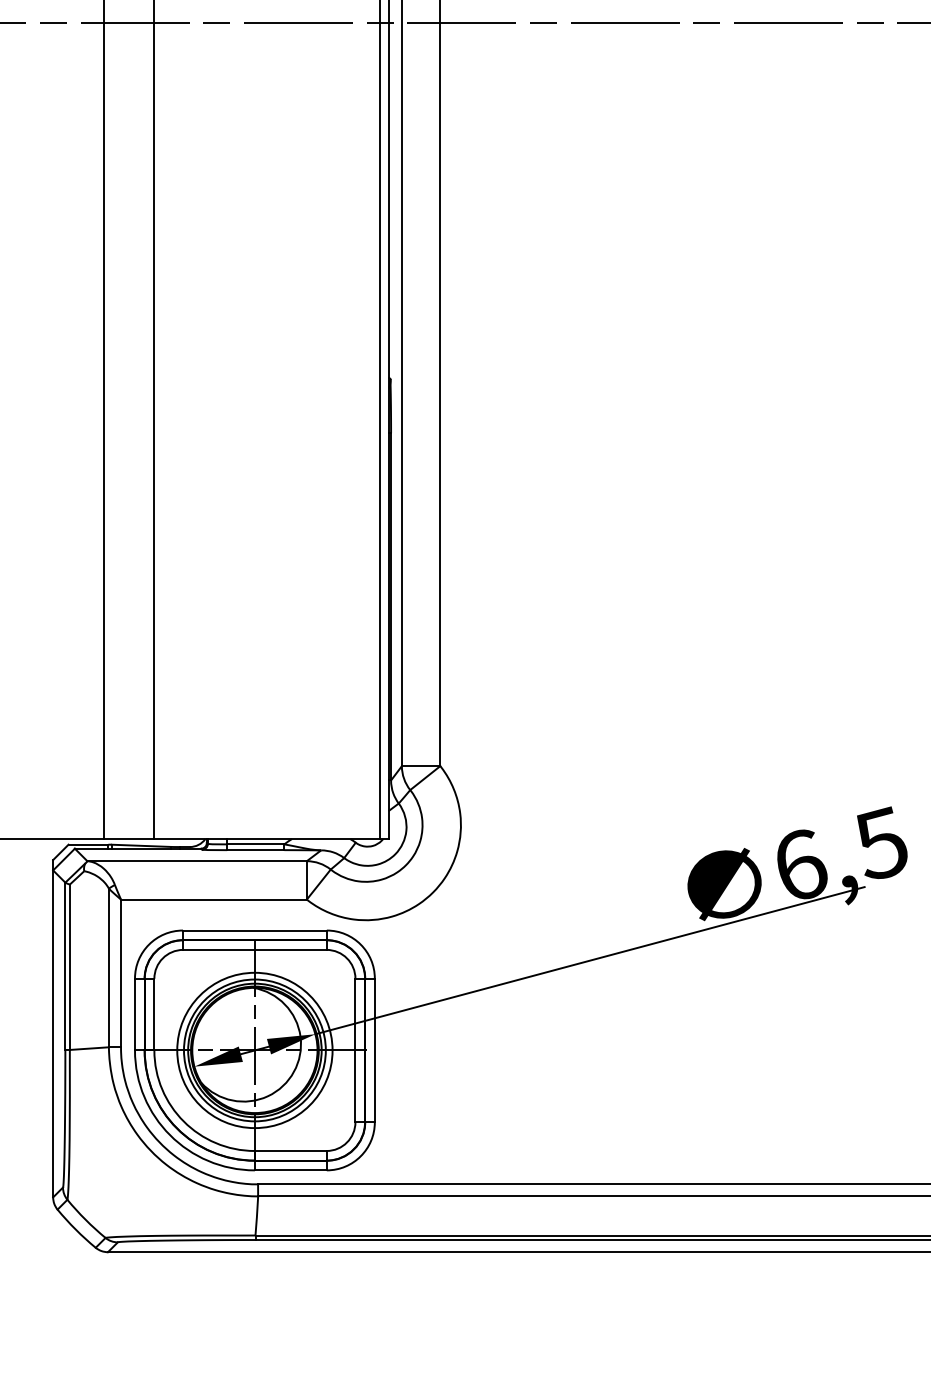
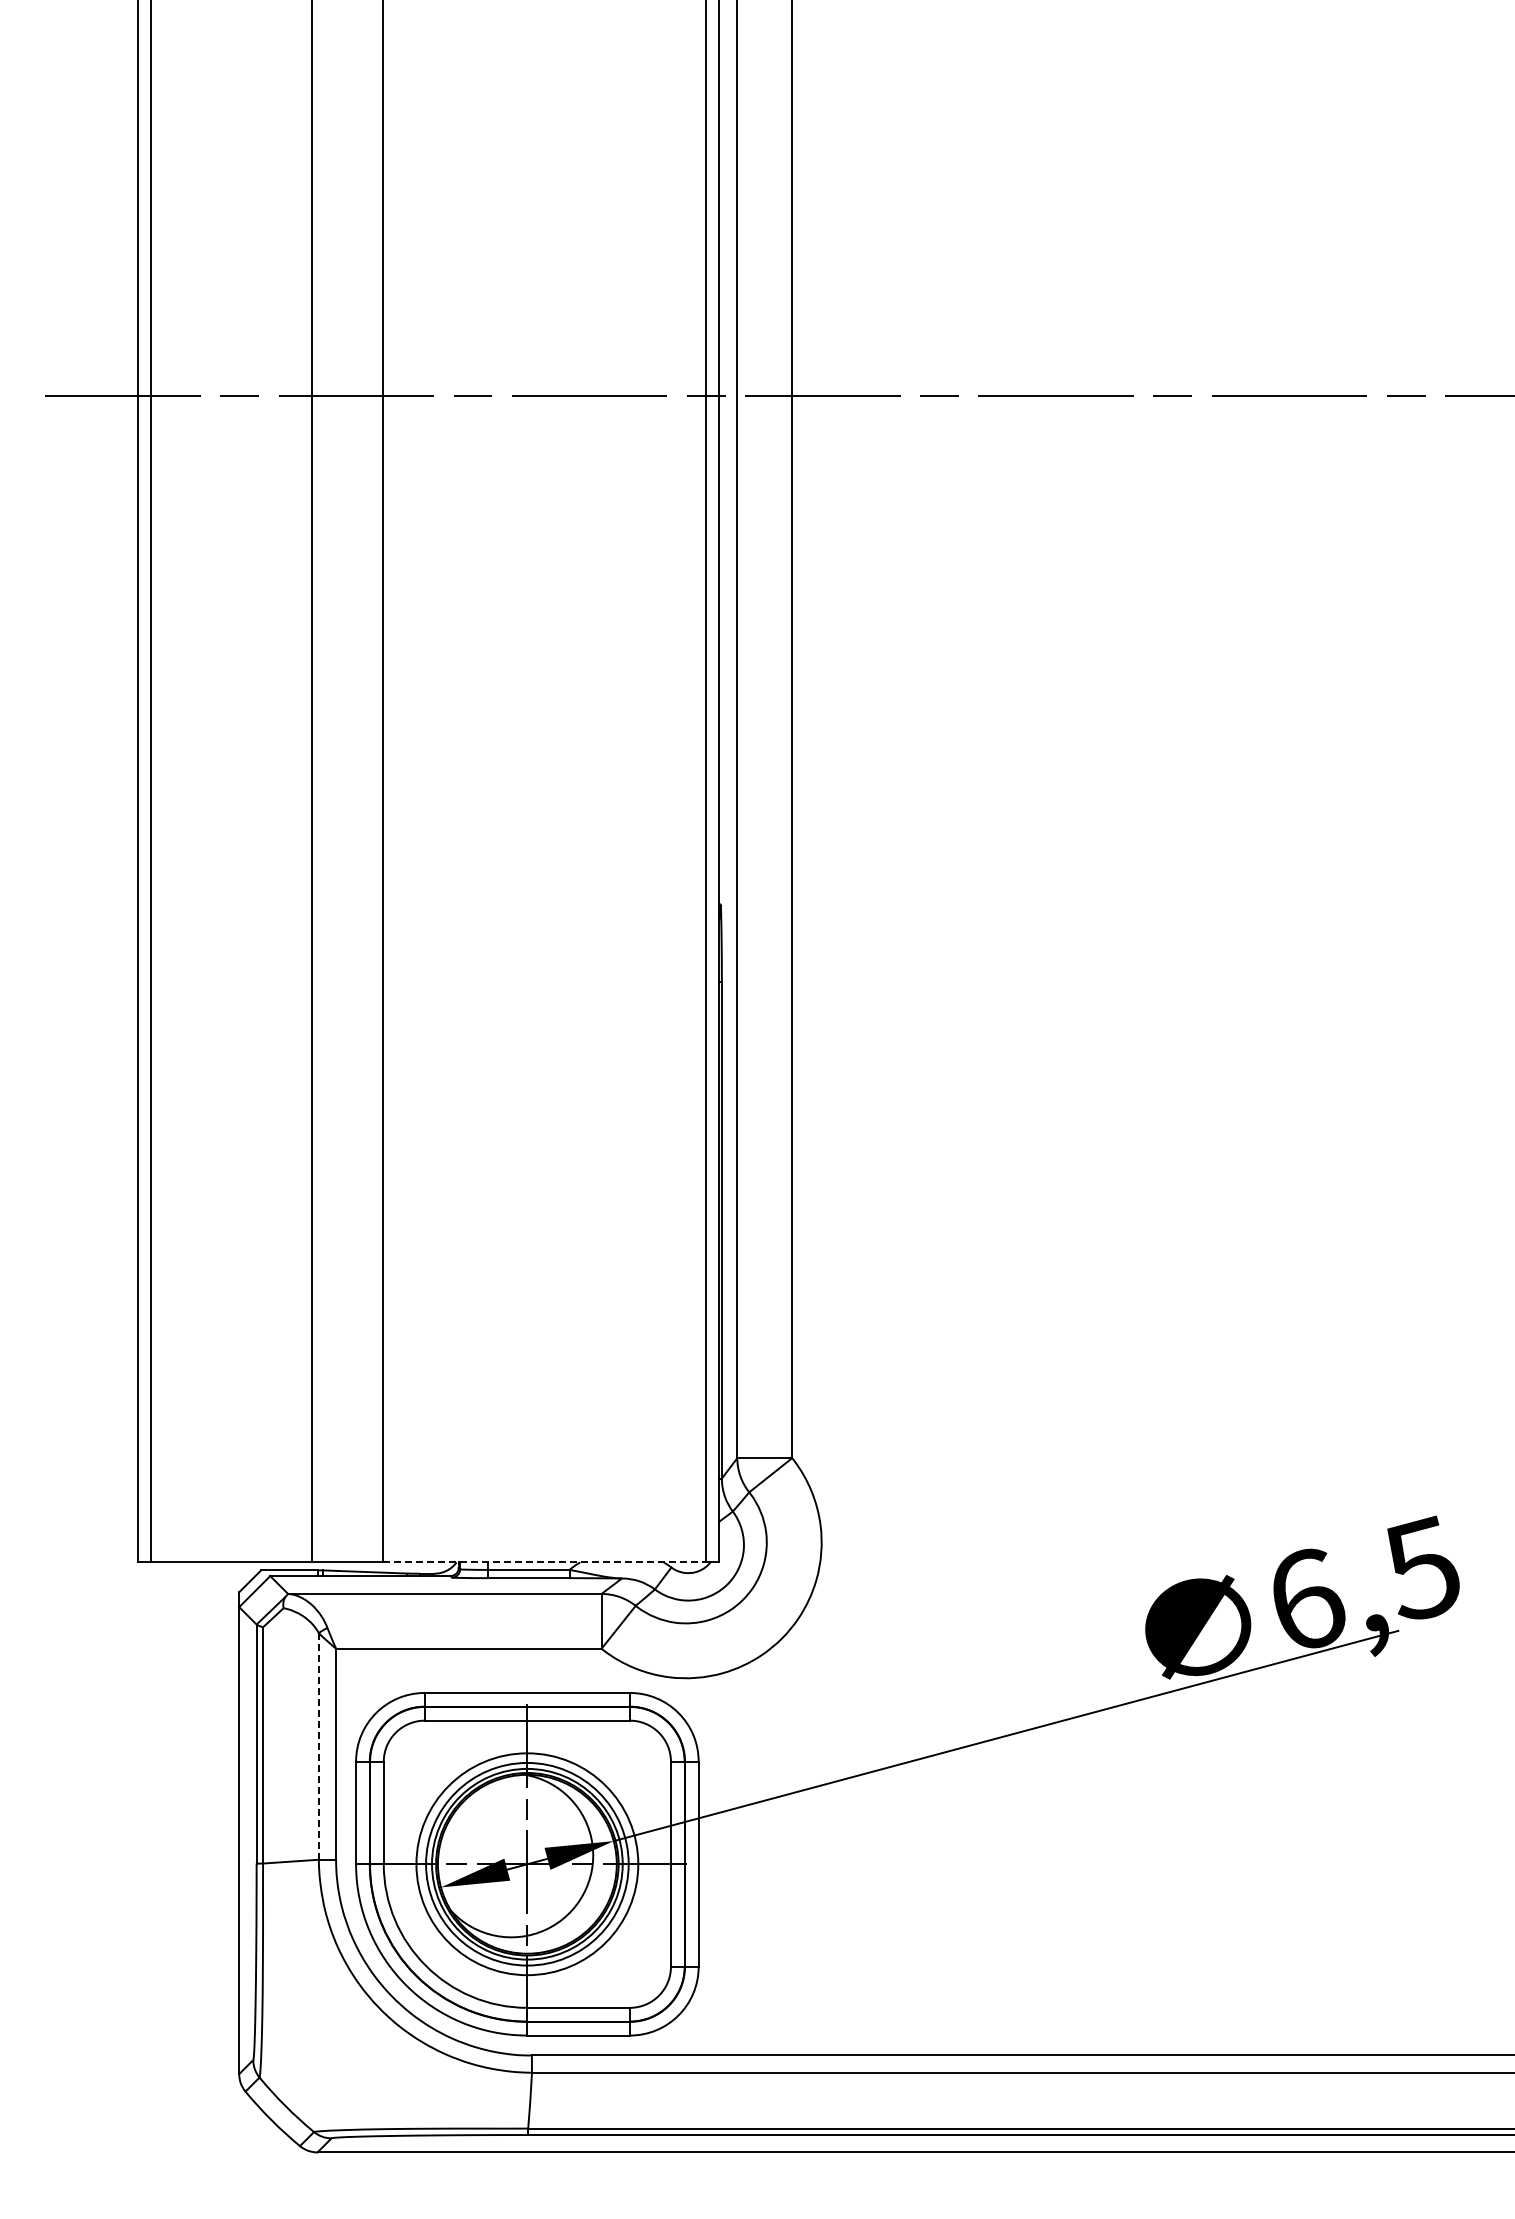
line: (267, 839) -> (545, 1562), solid -> dashed
line: (108, 968) -> (318, 1746), solid -> dashed

